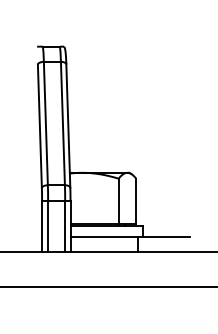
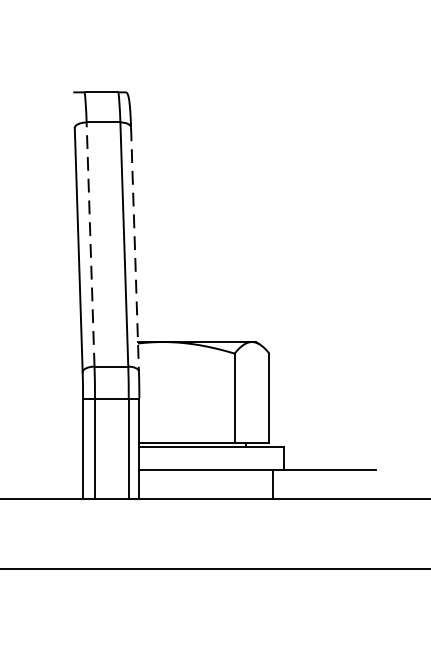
line: (45, 123) -> (89, 244), solid -> dashed
line: (68, 126) -> (135, 250), solid -> dashed

